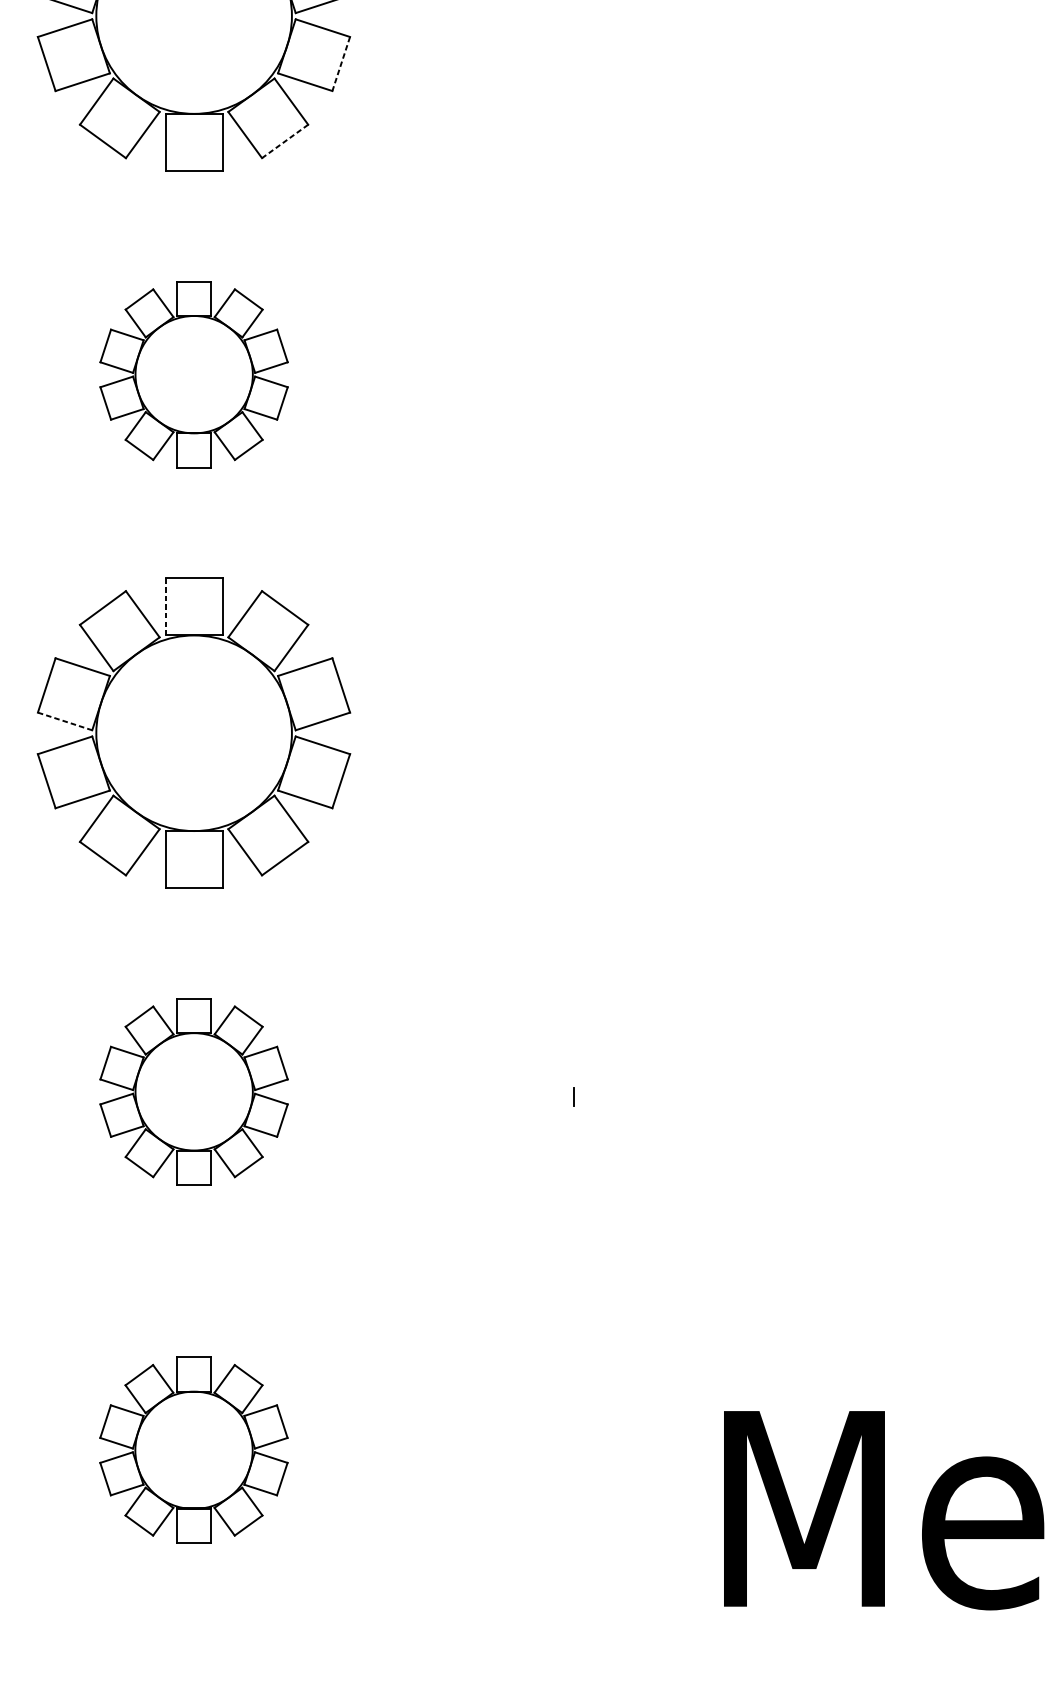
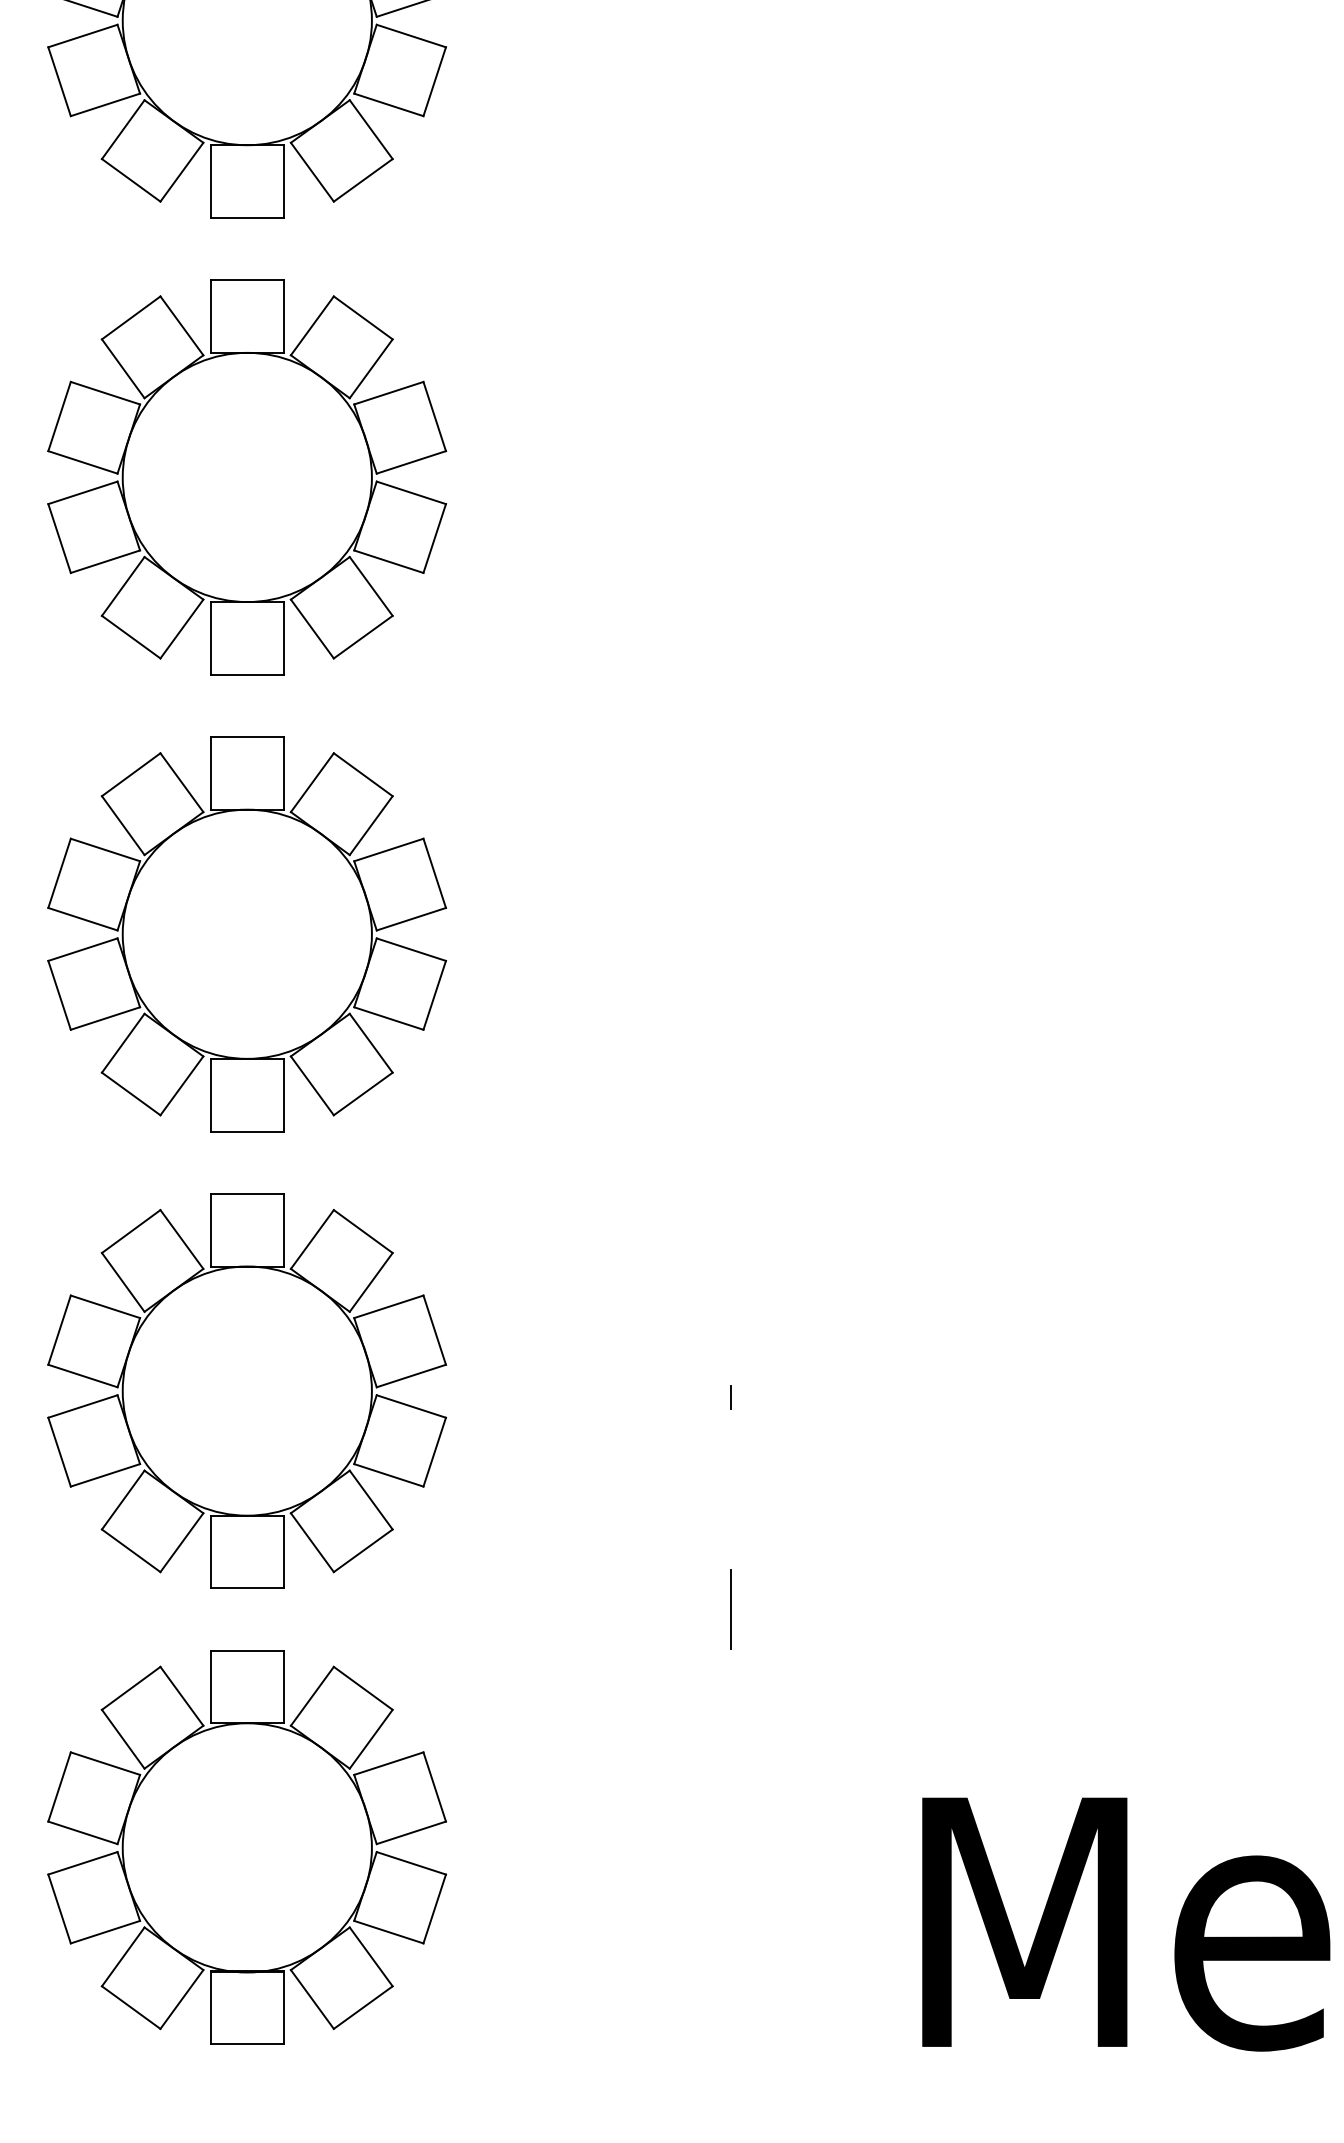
line: (341, 64) -> (434, 82), dashed -> solid
line: (284, 141) -> (362, 180), dashed -> solid
part: (194, 374) -> (247, 477), size x1.67
line: (165, 607) -> (210, 773), dashed -> solid
line: (65, 721) -> (83, 919), dashed -> solid
part: (194, 1091) -> (247, 1390), size x1.67
line: (573, 1263) -> (730, 1609), added
part: (193, 1450) -> (246, 1847), size x1.67

